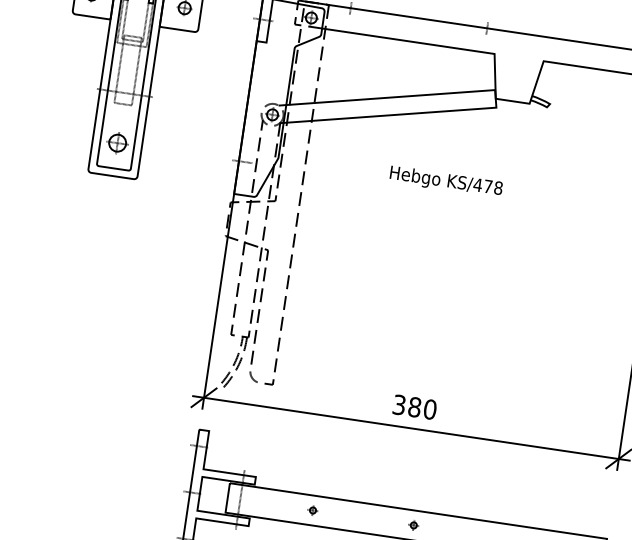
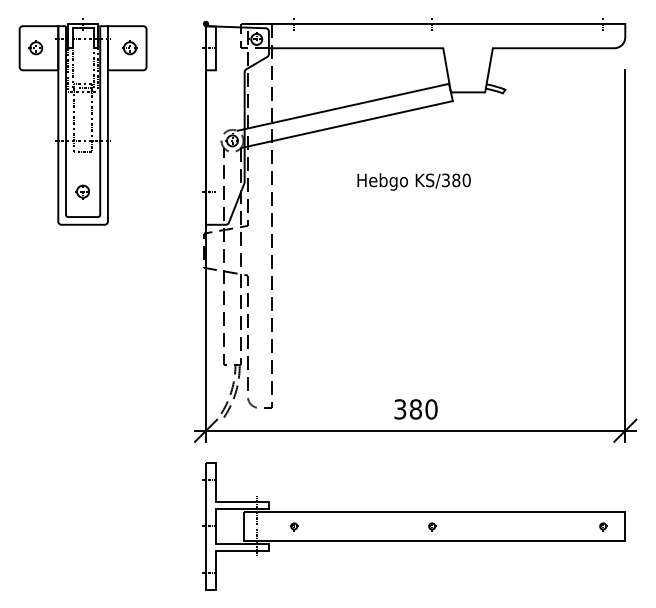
part: (116, 142) -> (82, 191), size x0.71
text: (487, 186) -> (455, 180), KS/478 -> KS/380
part: (313, 510) -> (294, 526), moved

